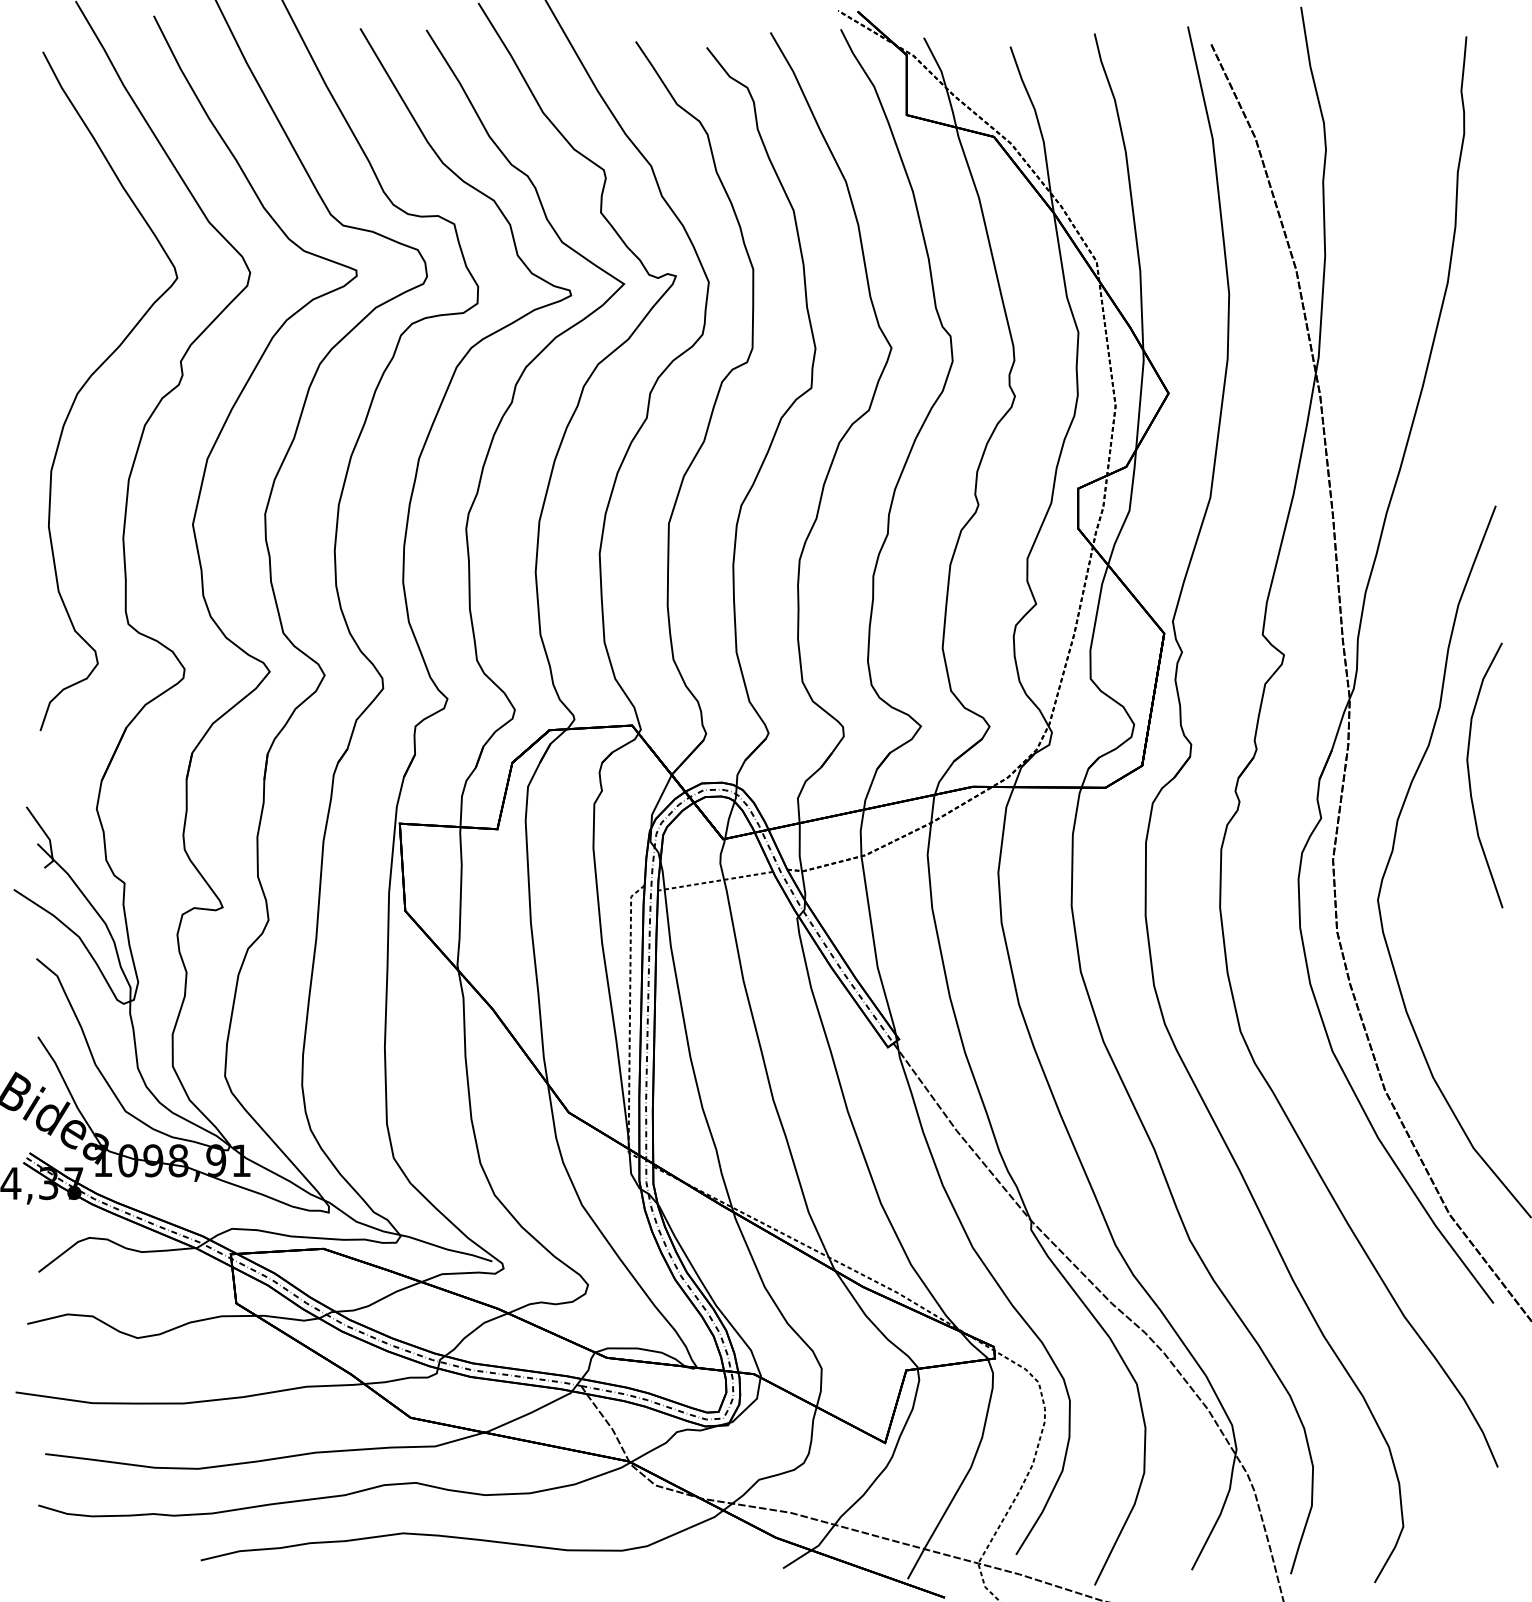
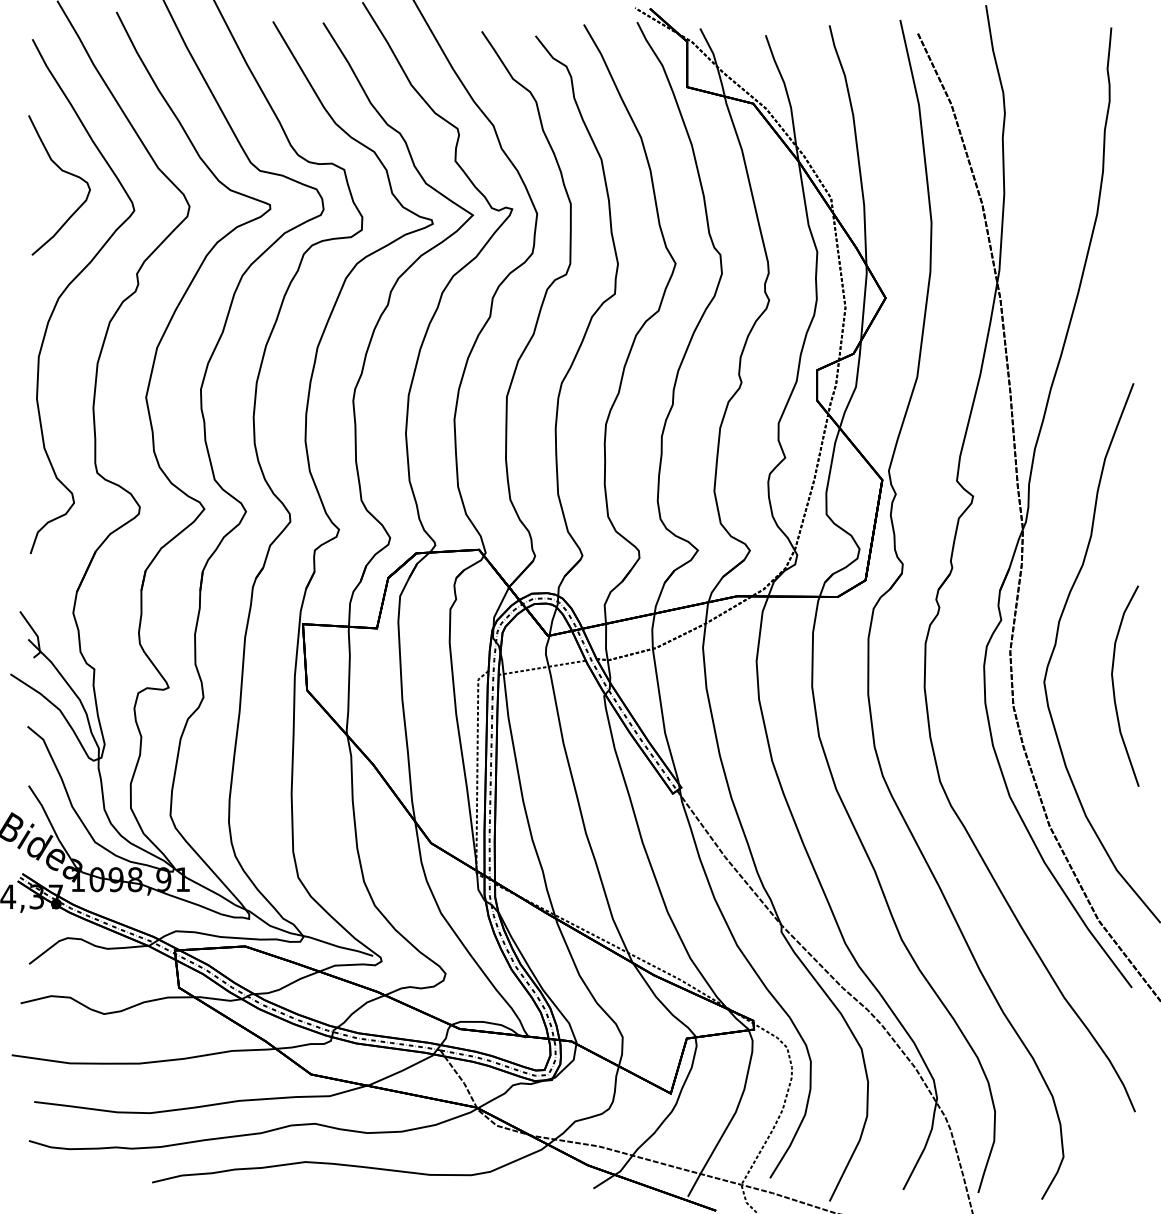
curve: (87, 228) -> (66, 173), added
curve: (1470, 778) -> (1114, 688), moved

